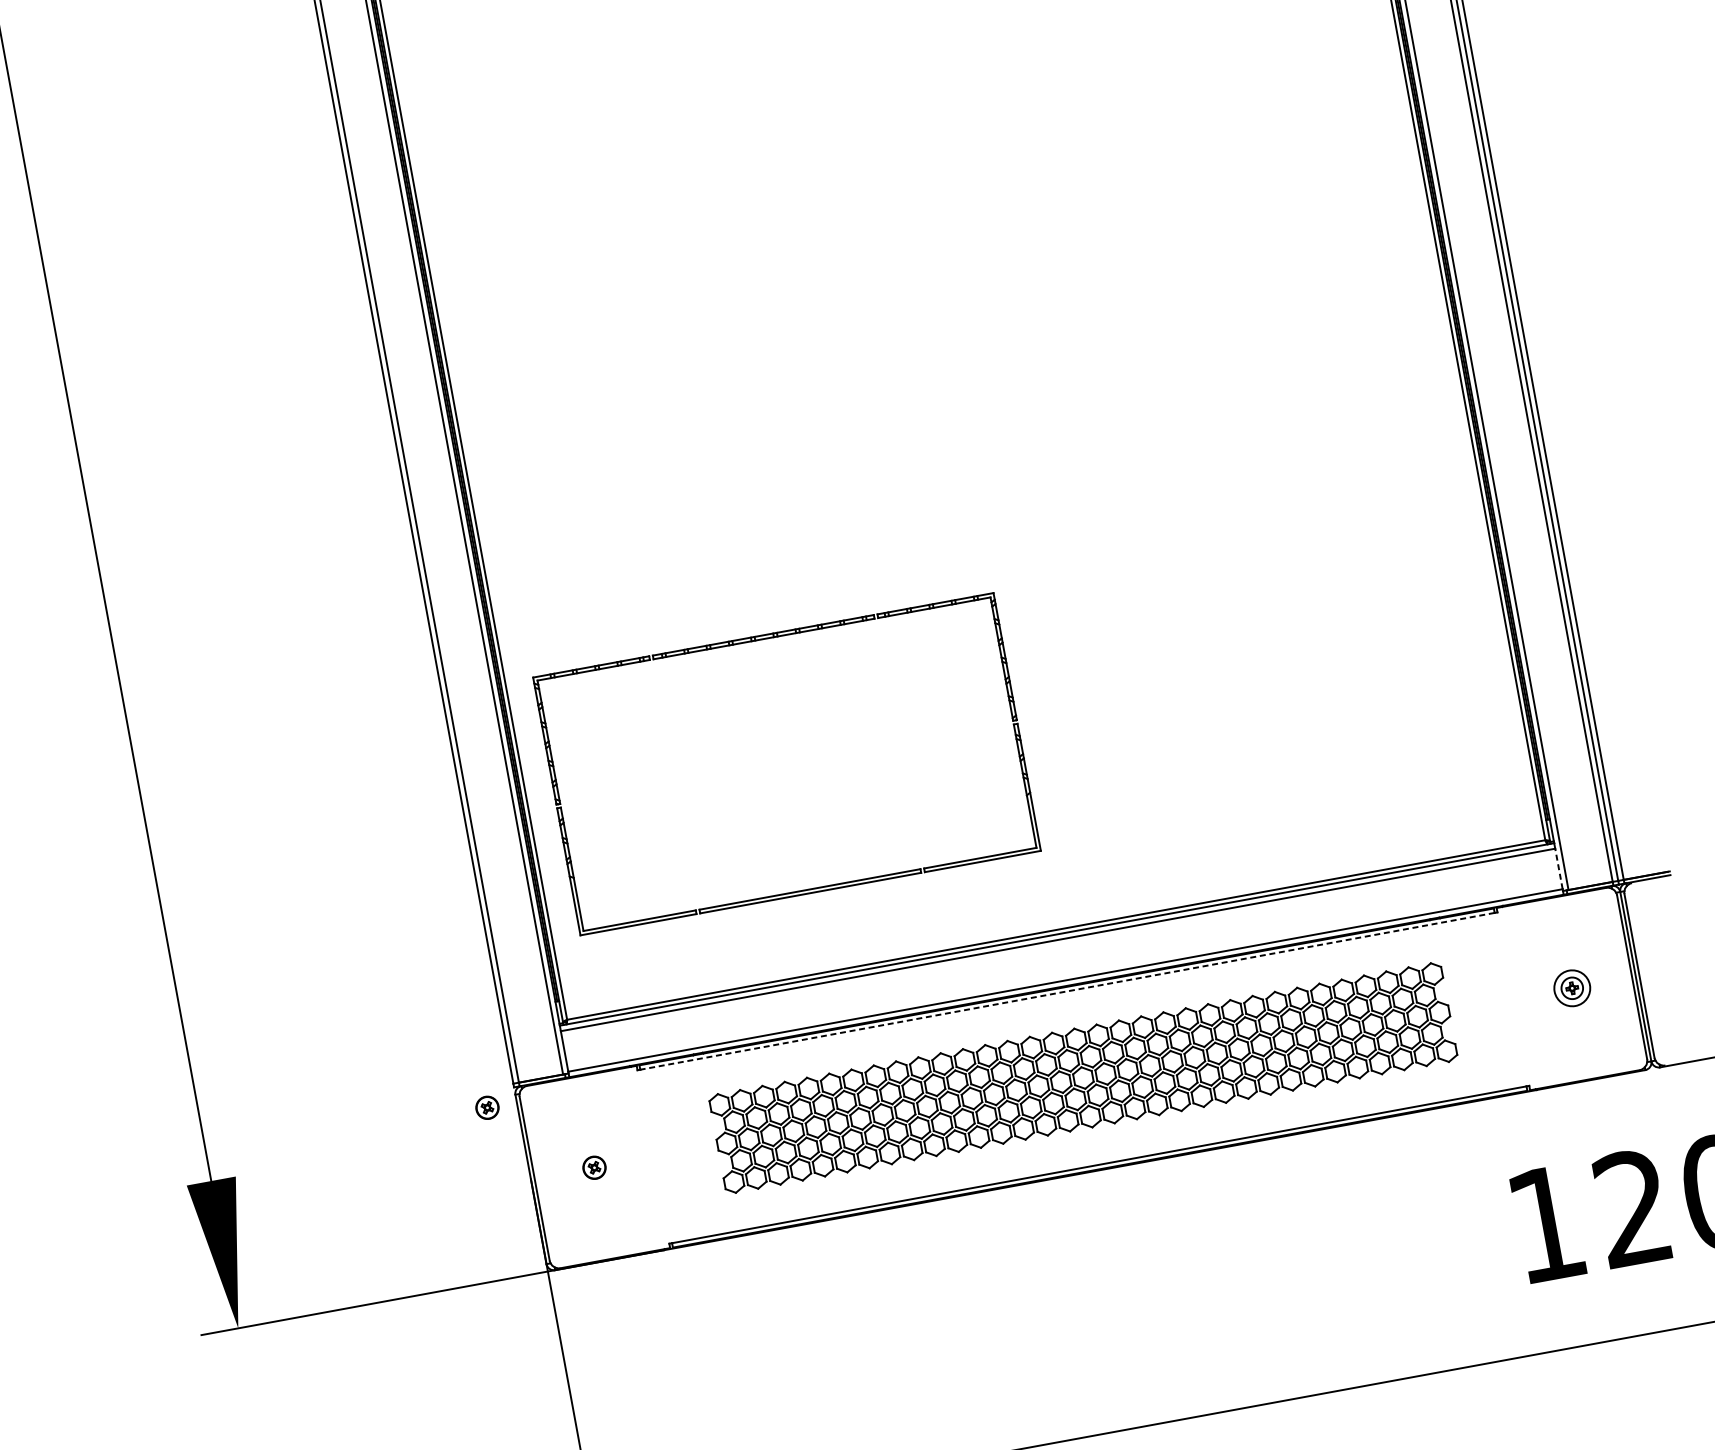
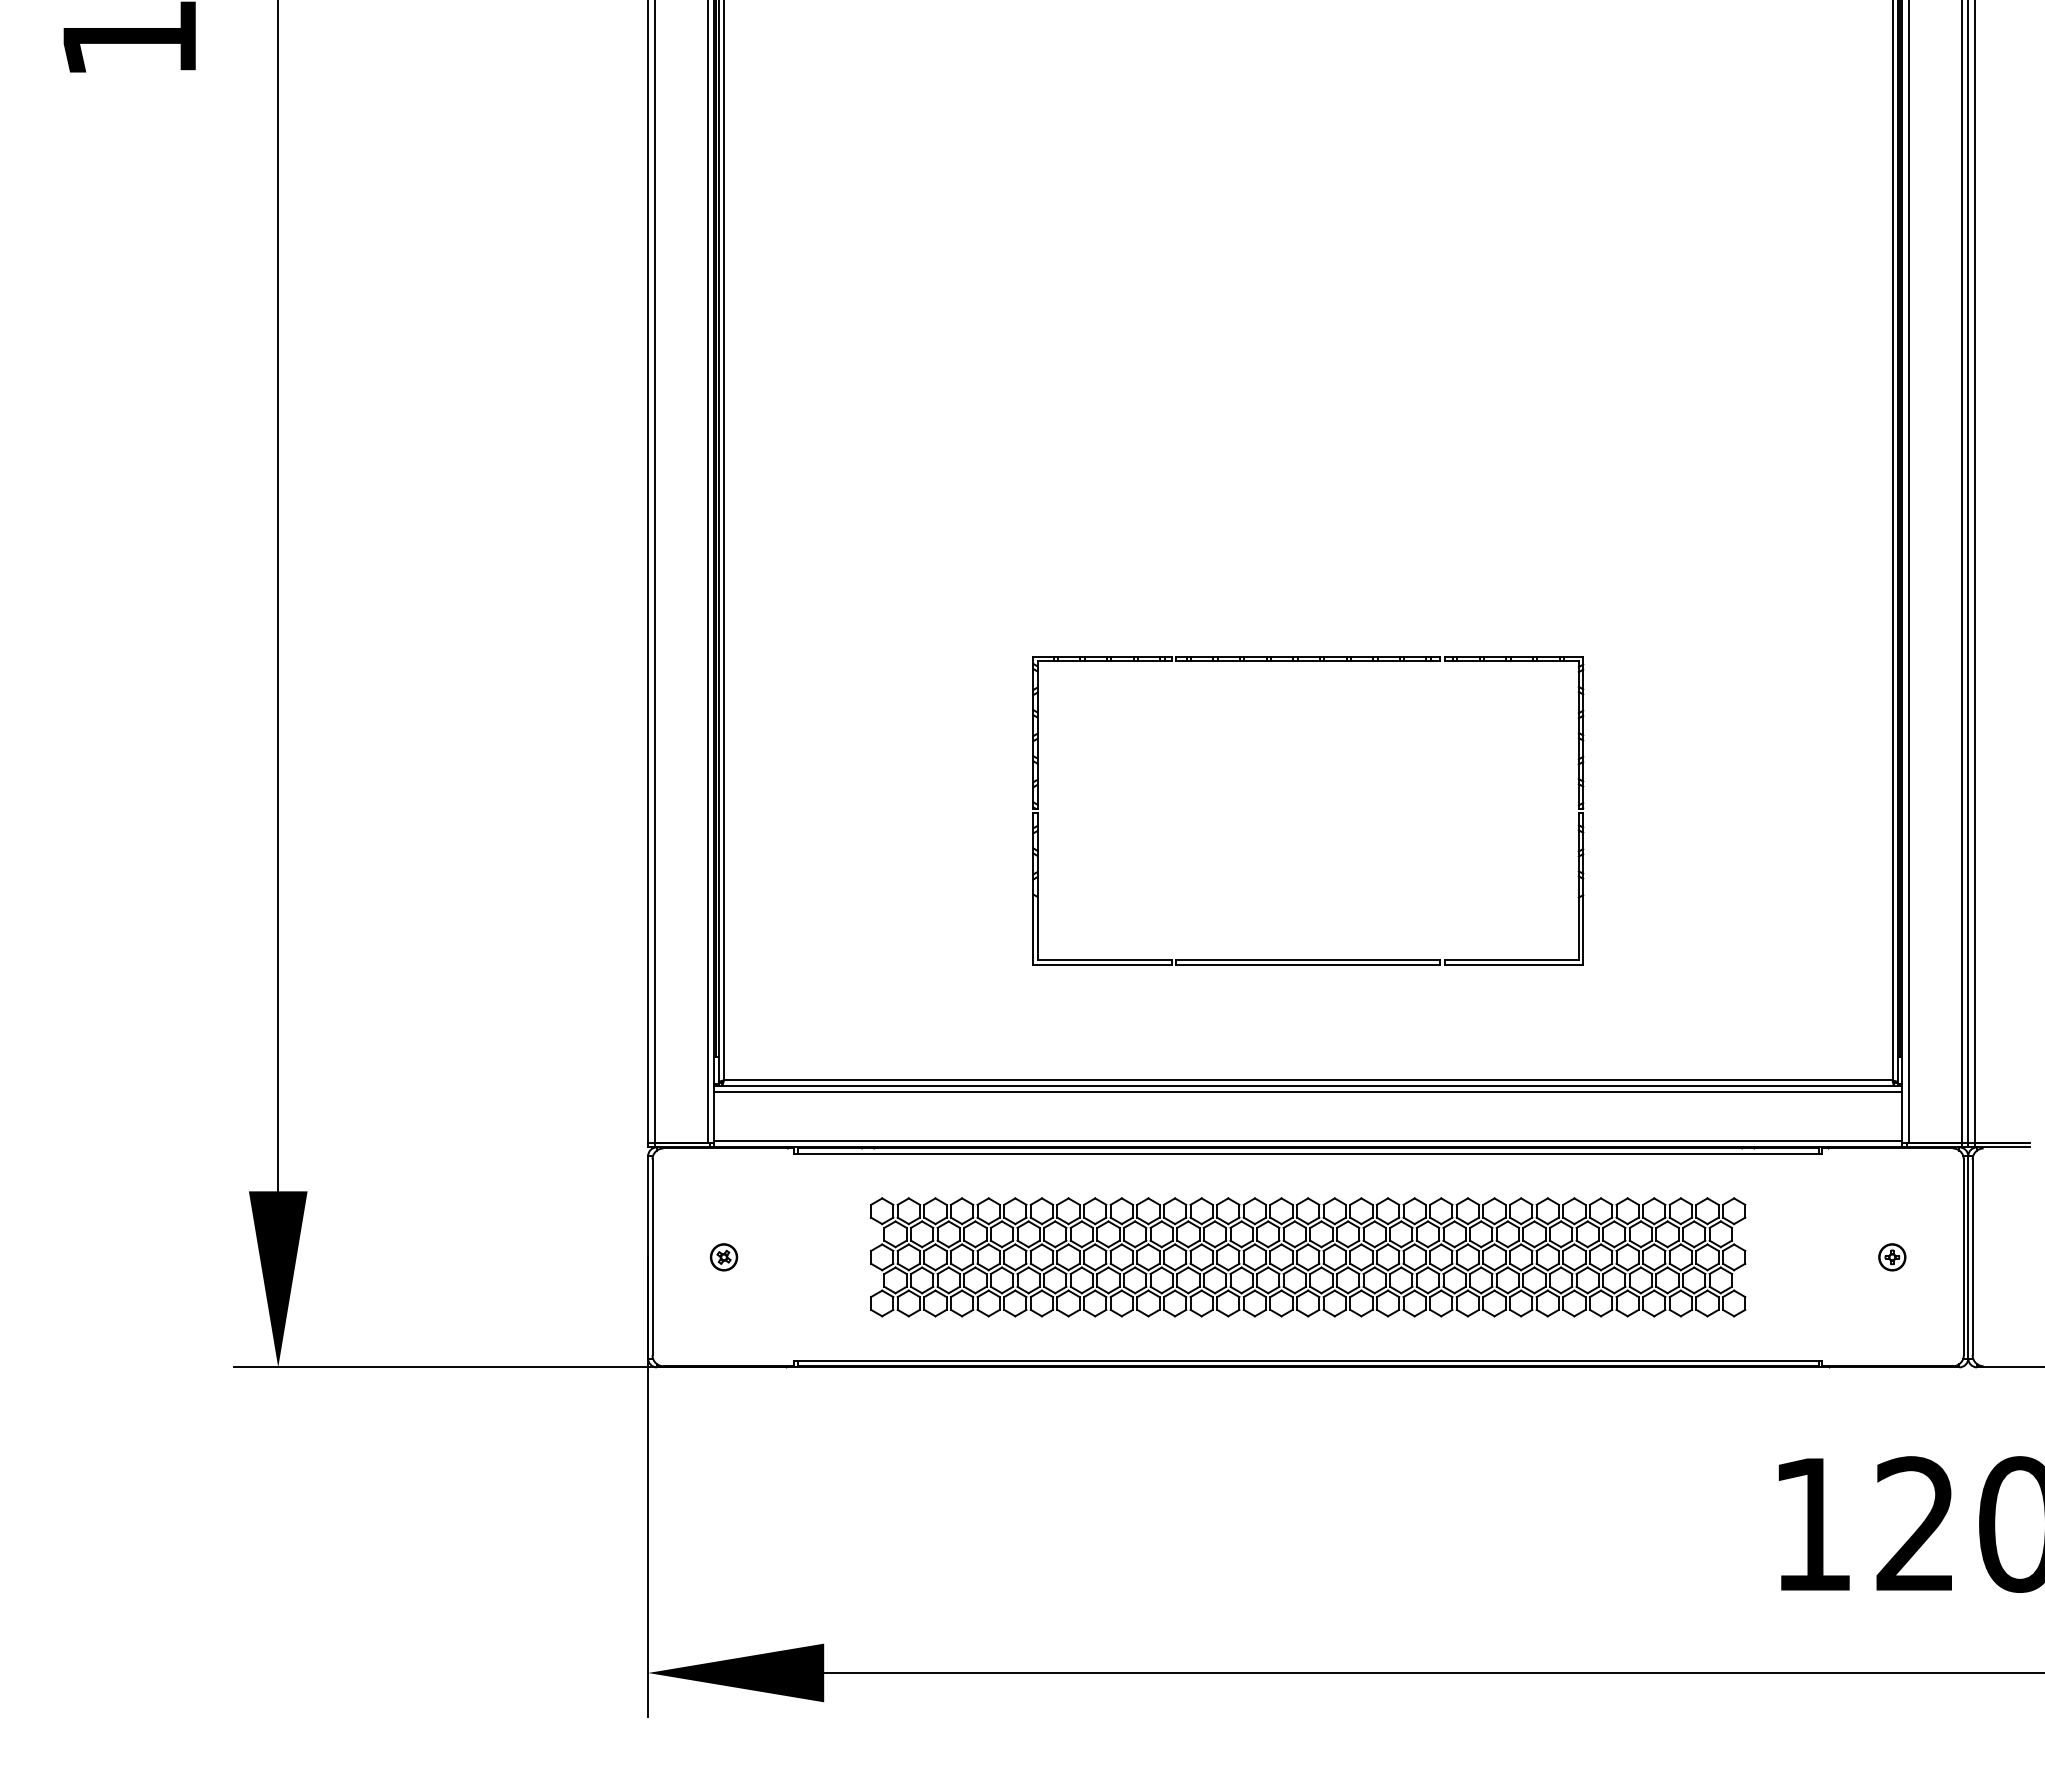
part: (764, 639) -> (1308, 661), moved
line: (1559, 868) -> (1902, 1116), dashed -> solid
circle: (1572, 988) -> (1892, 1257), size x0.62
line: (1066, 991) -> (1307, 1153), dashed -> solid
part: (487, 1107) -> (613, 1165), removed

